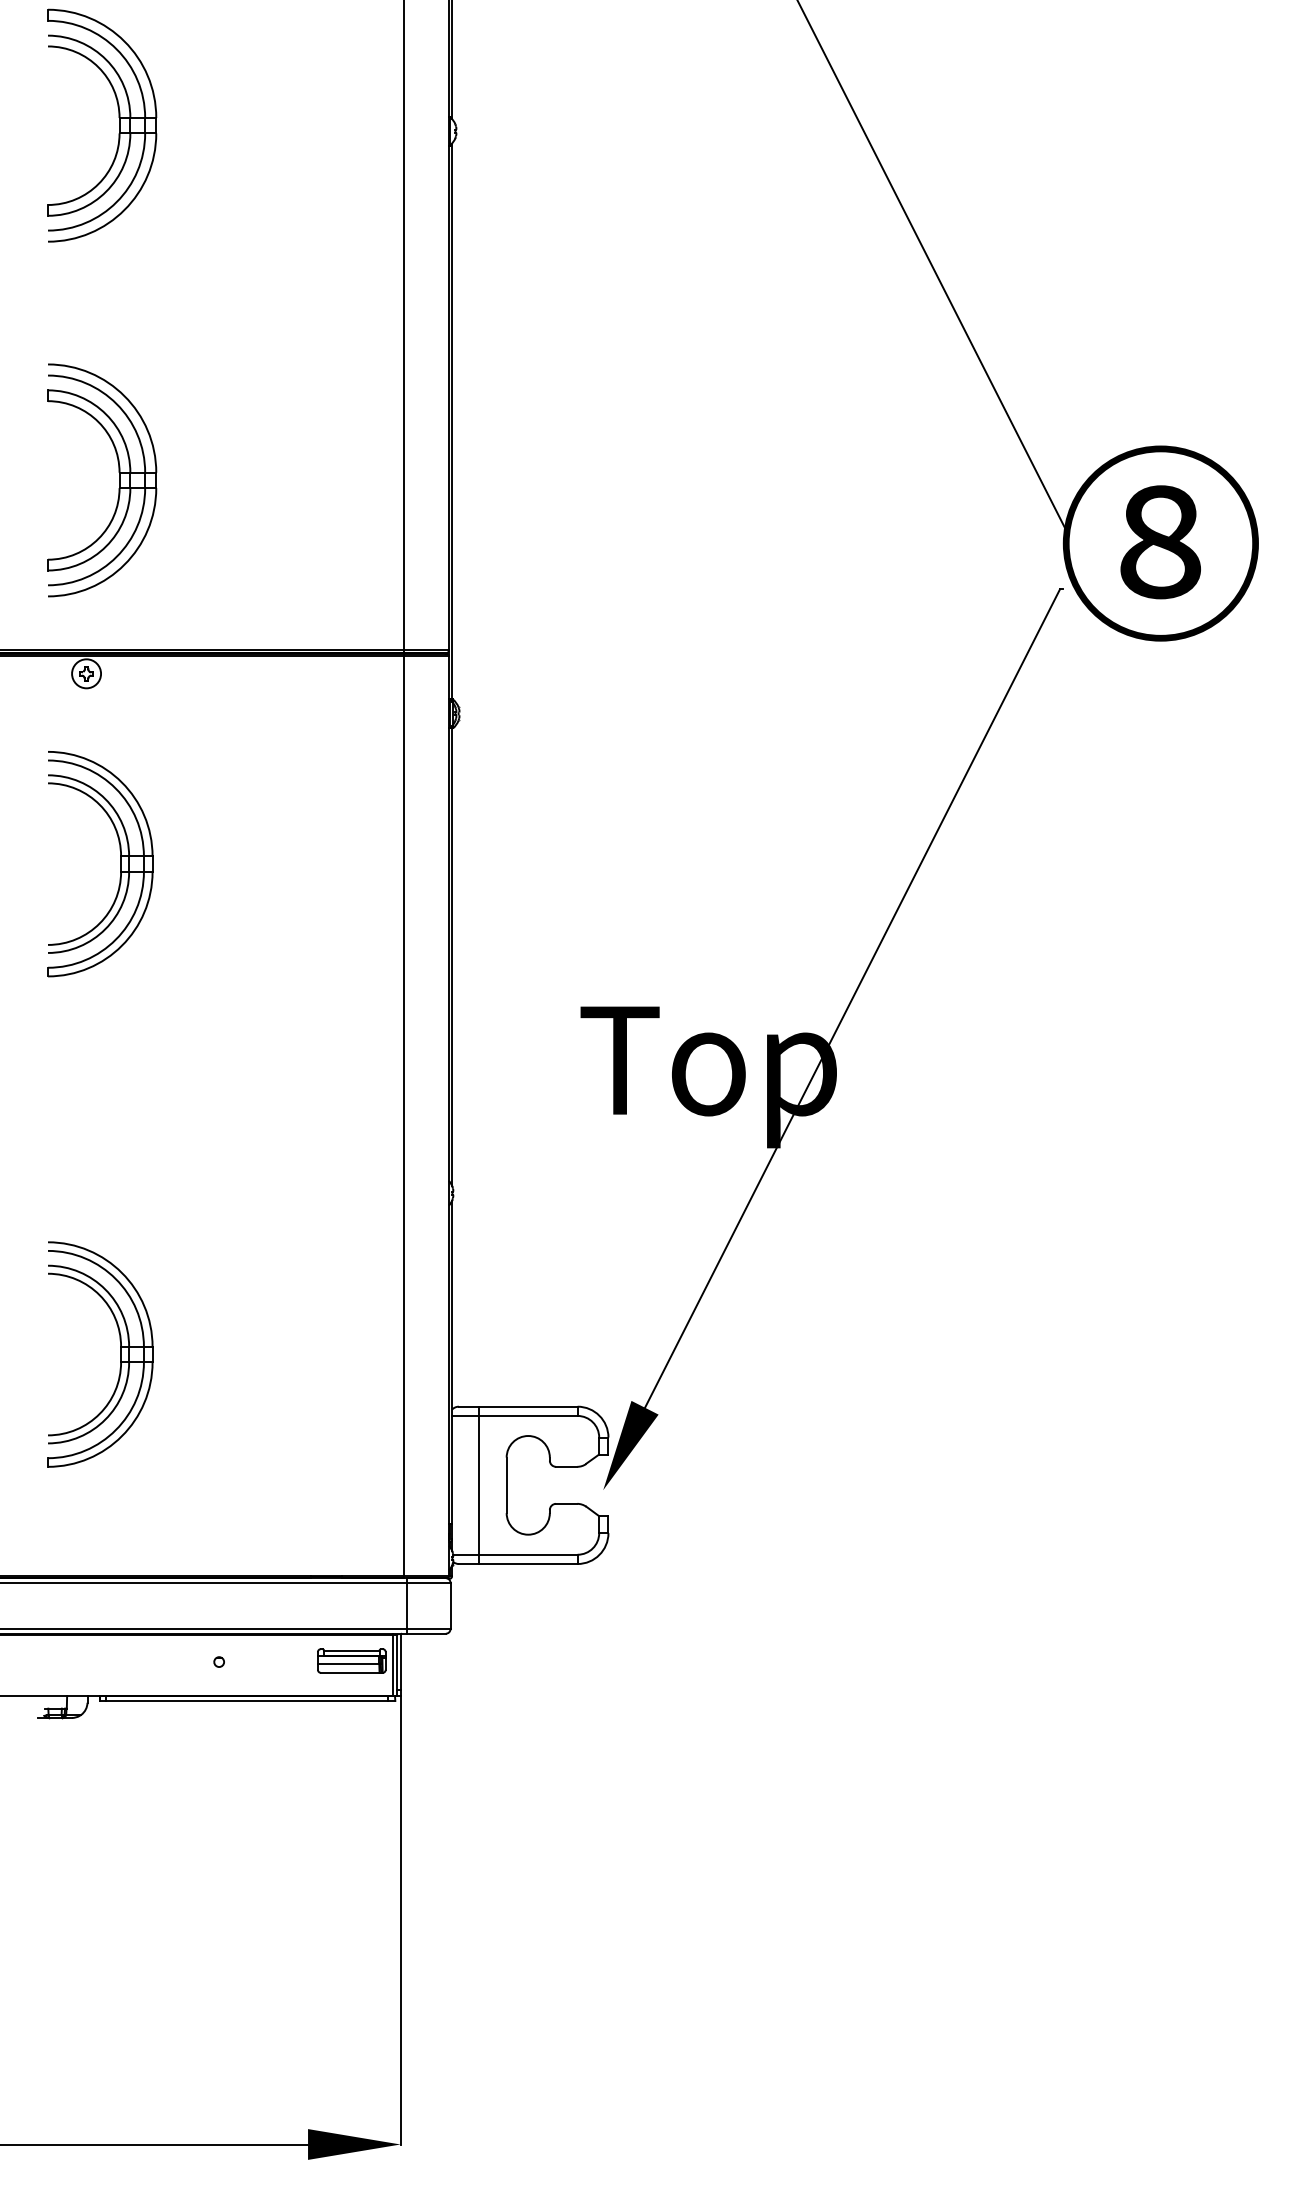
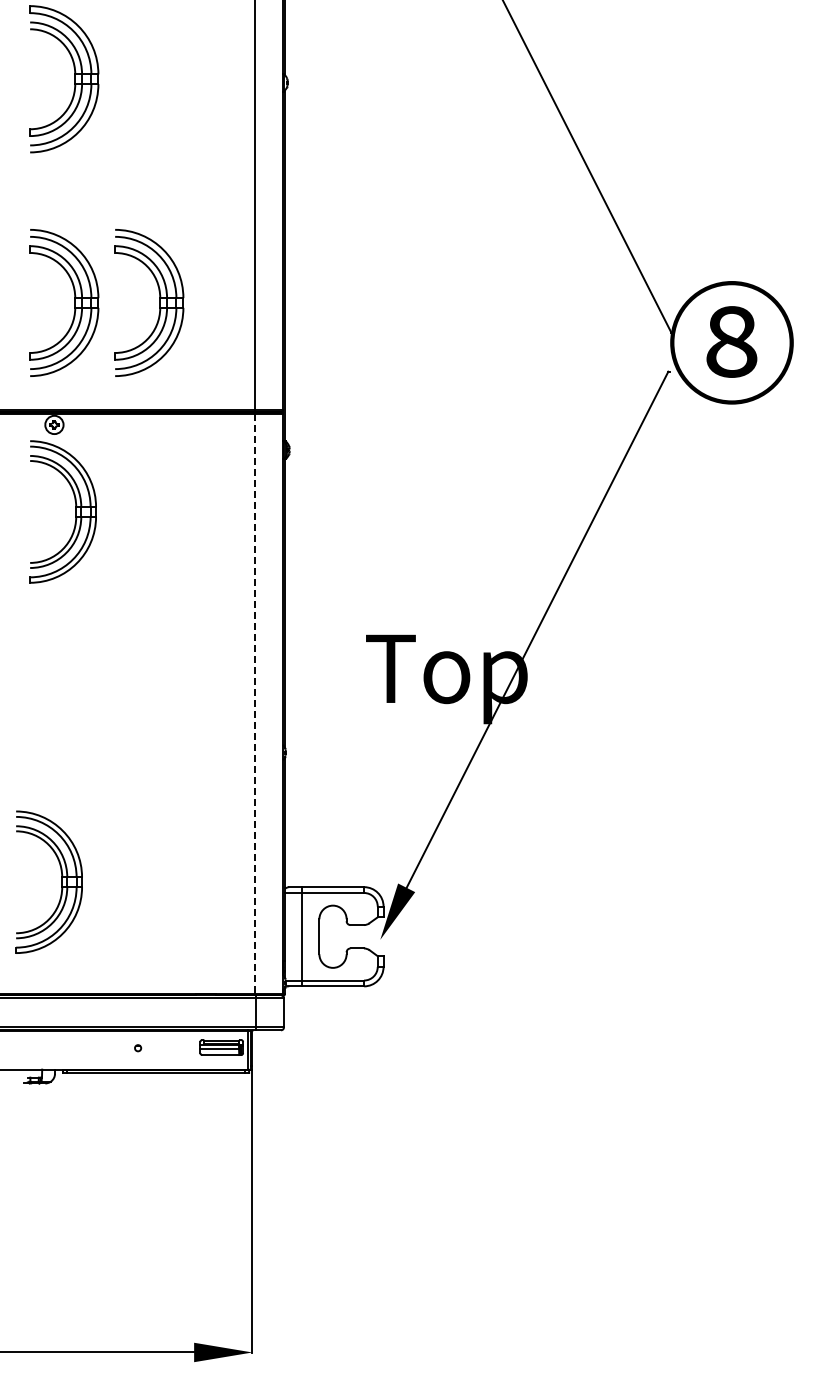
part: (253, 479) -> (159, 302), added
part: (119, 863) -> (75, 511), moved
line: (403, 1117) -> (254, 704), solid -> dashed
part: (119, 1353) -> (61, 881), moved

